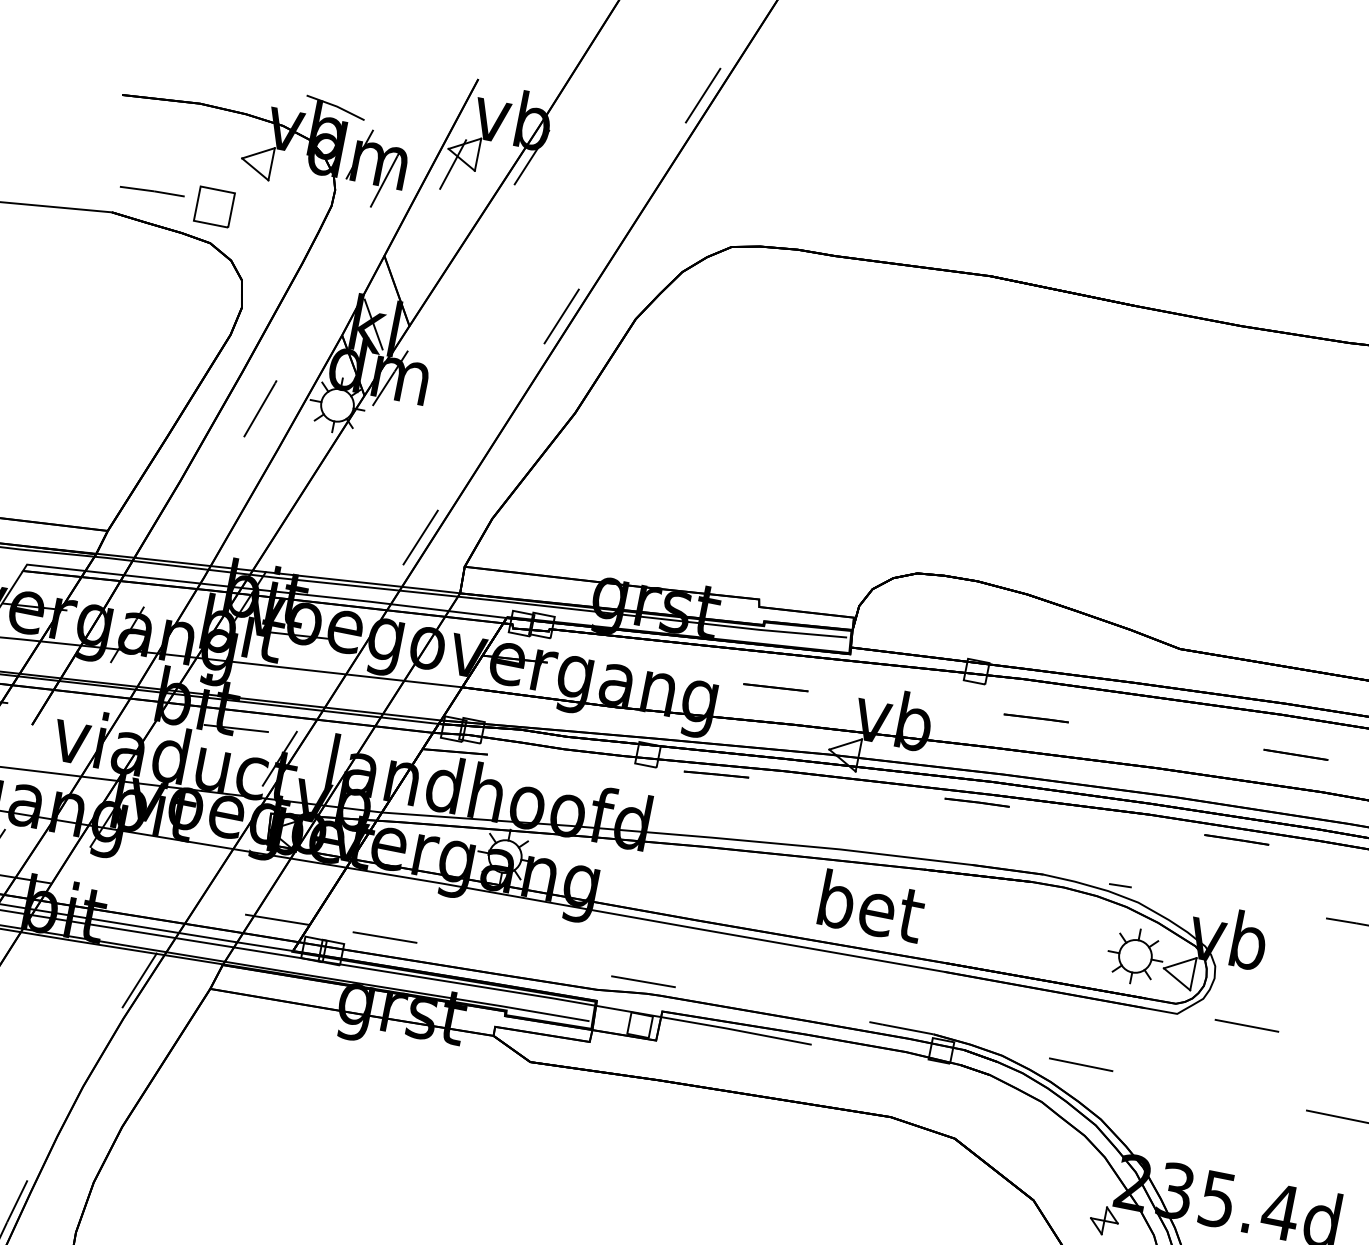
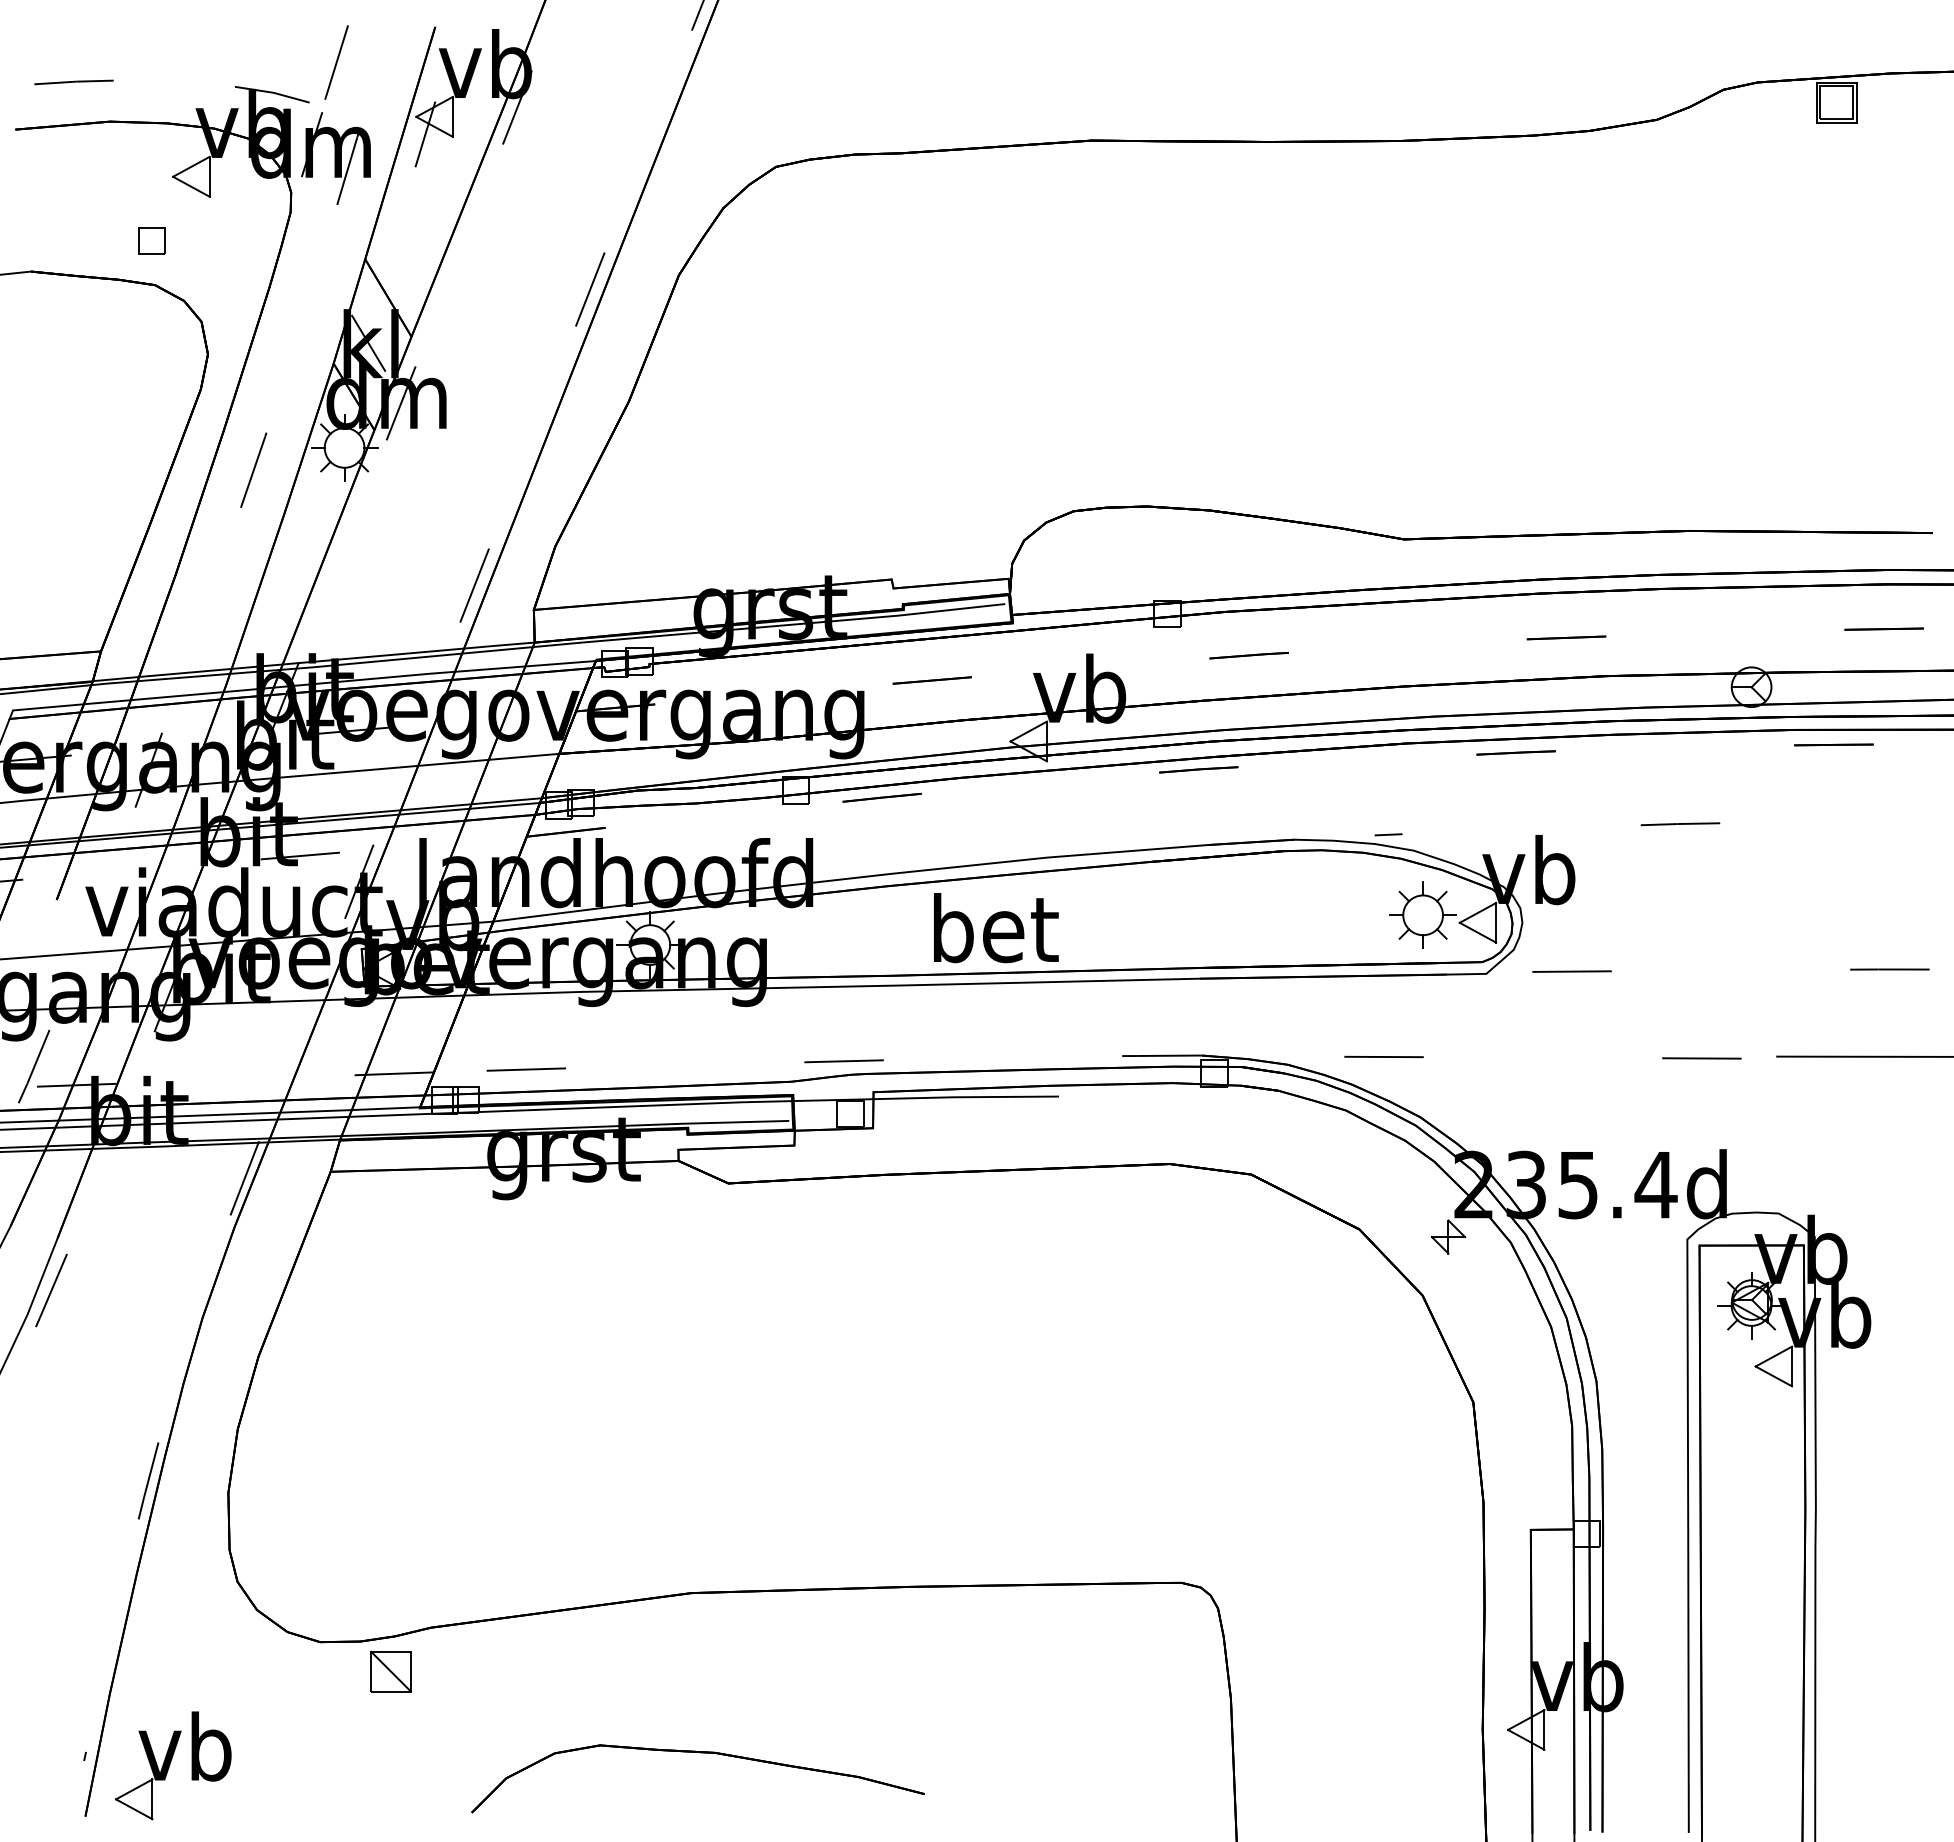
line: (392, 92) -> (336, 62), added
line: (151, 191) -> (73, 82), moved
part: (214, 206) -> (151, 240), size x0.62
text: (872, 906) -> (996, 928), moved

